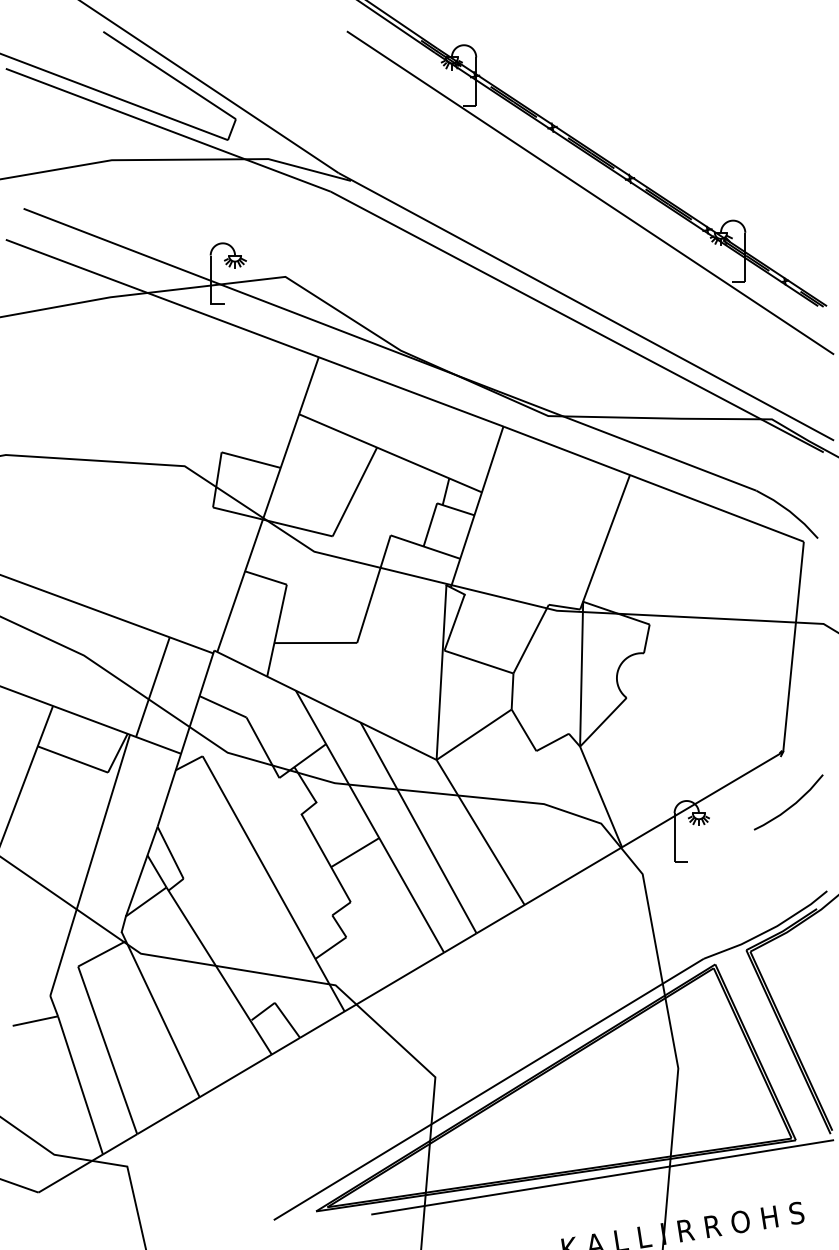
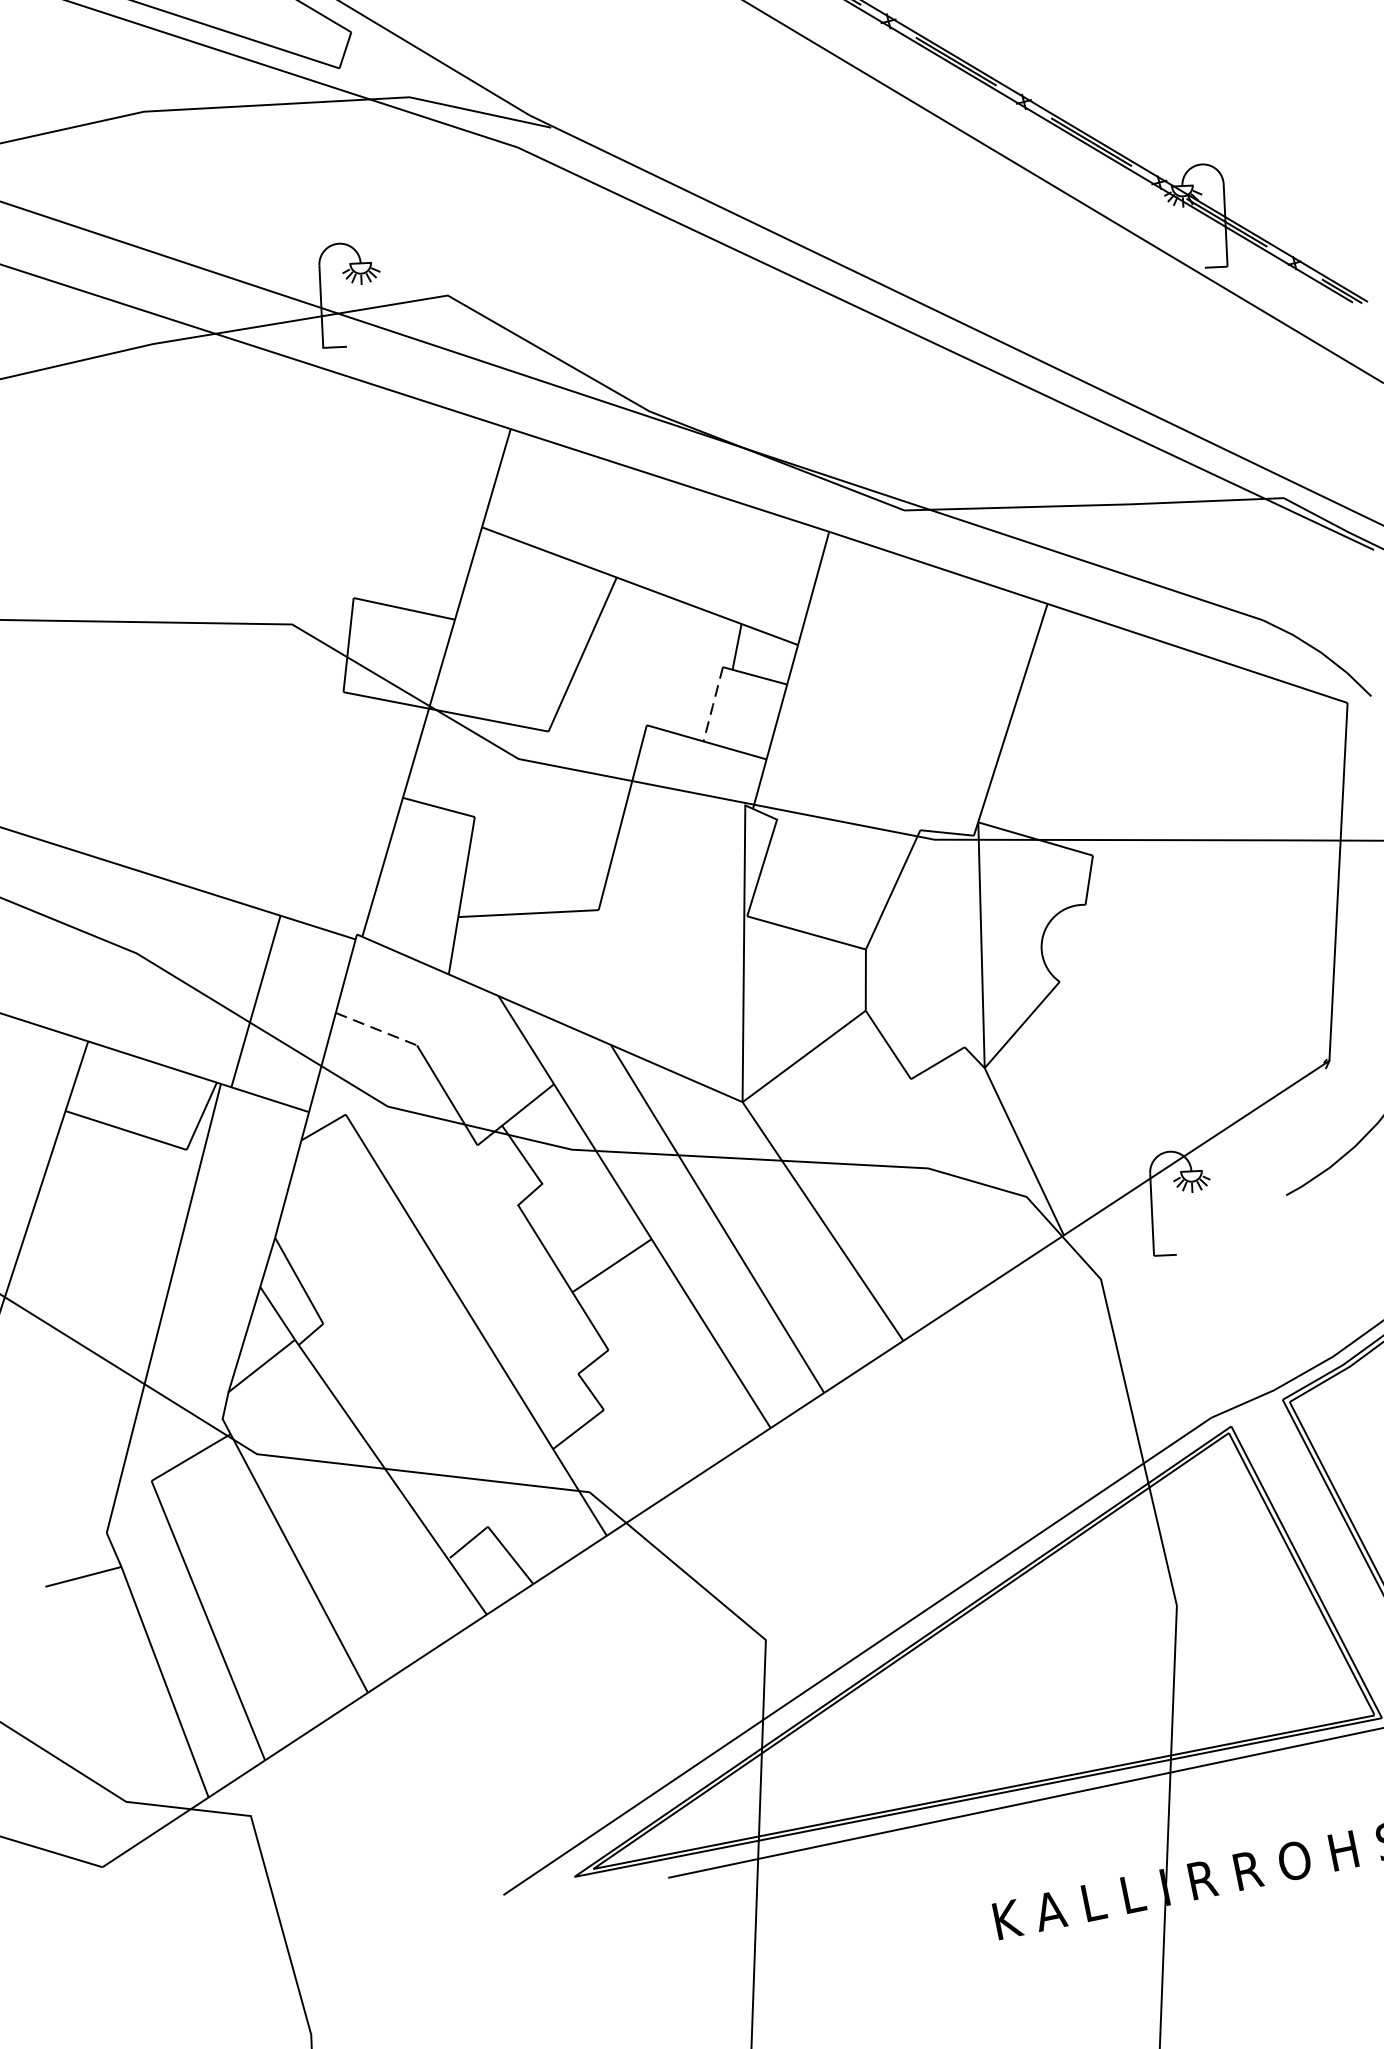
line: (430, 525) -> (713, 705), solid -> dashed
line: (223, 706) -> (377, 1028), solid -> dashed

